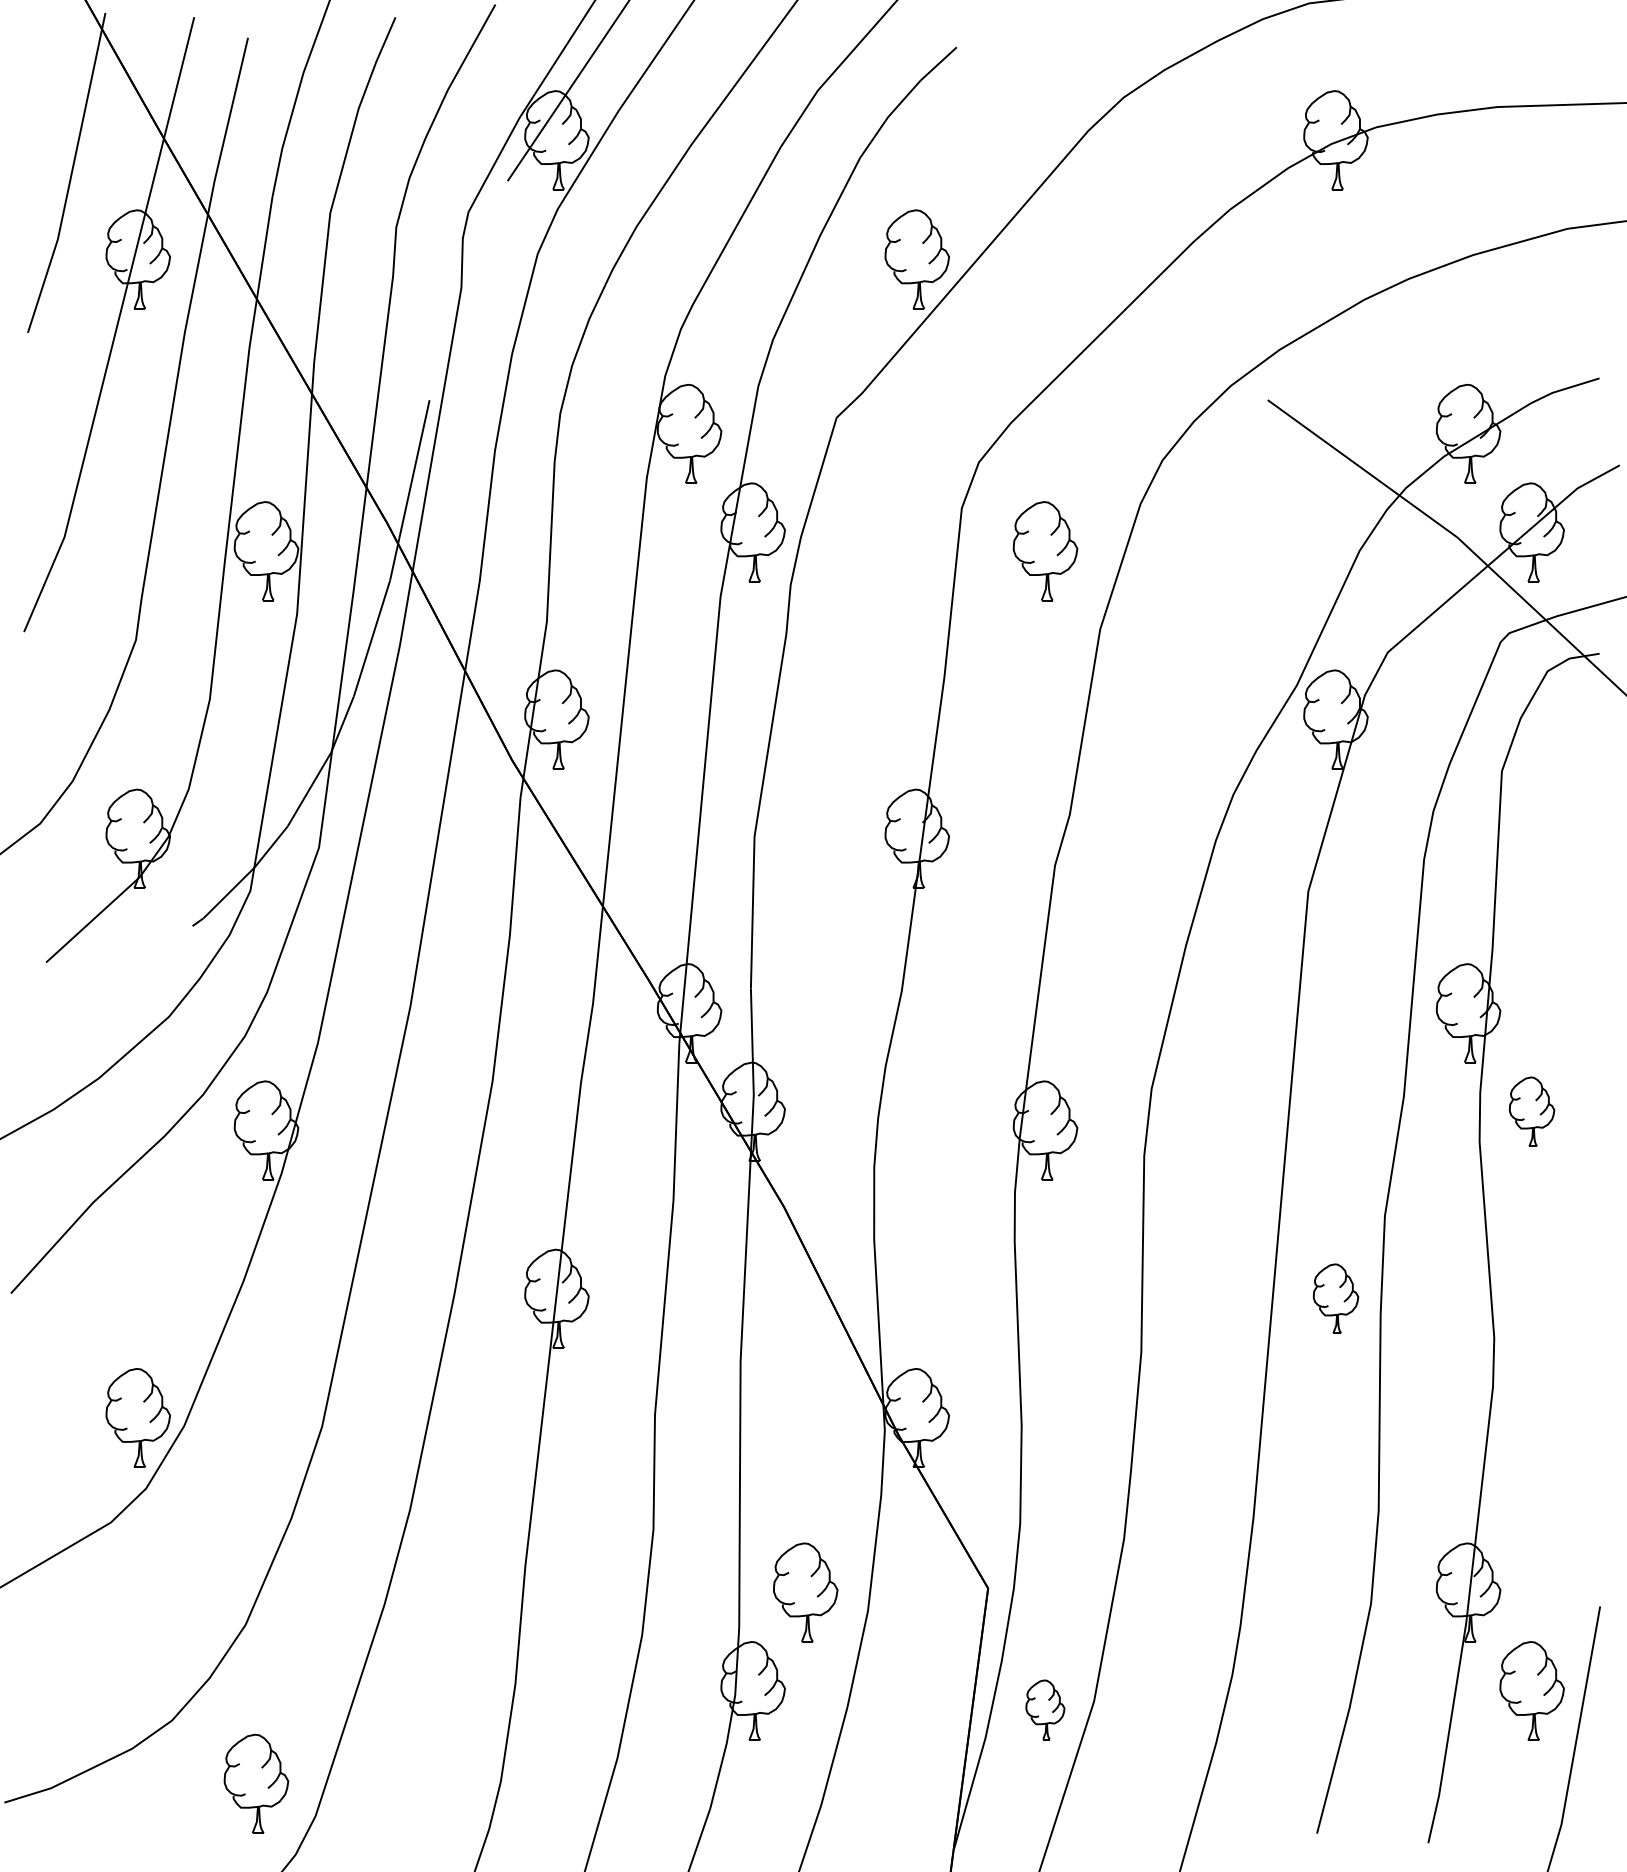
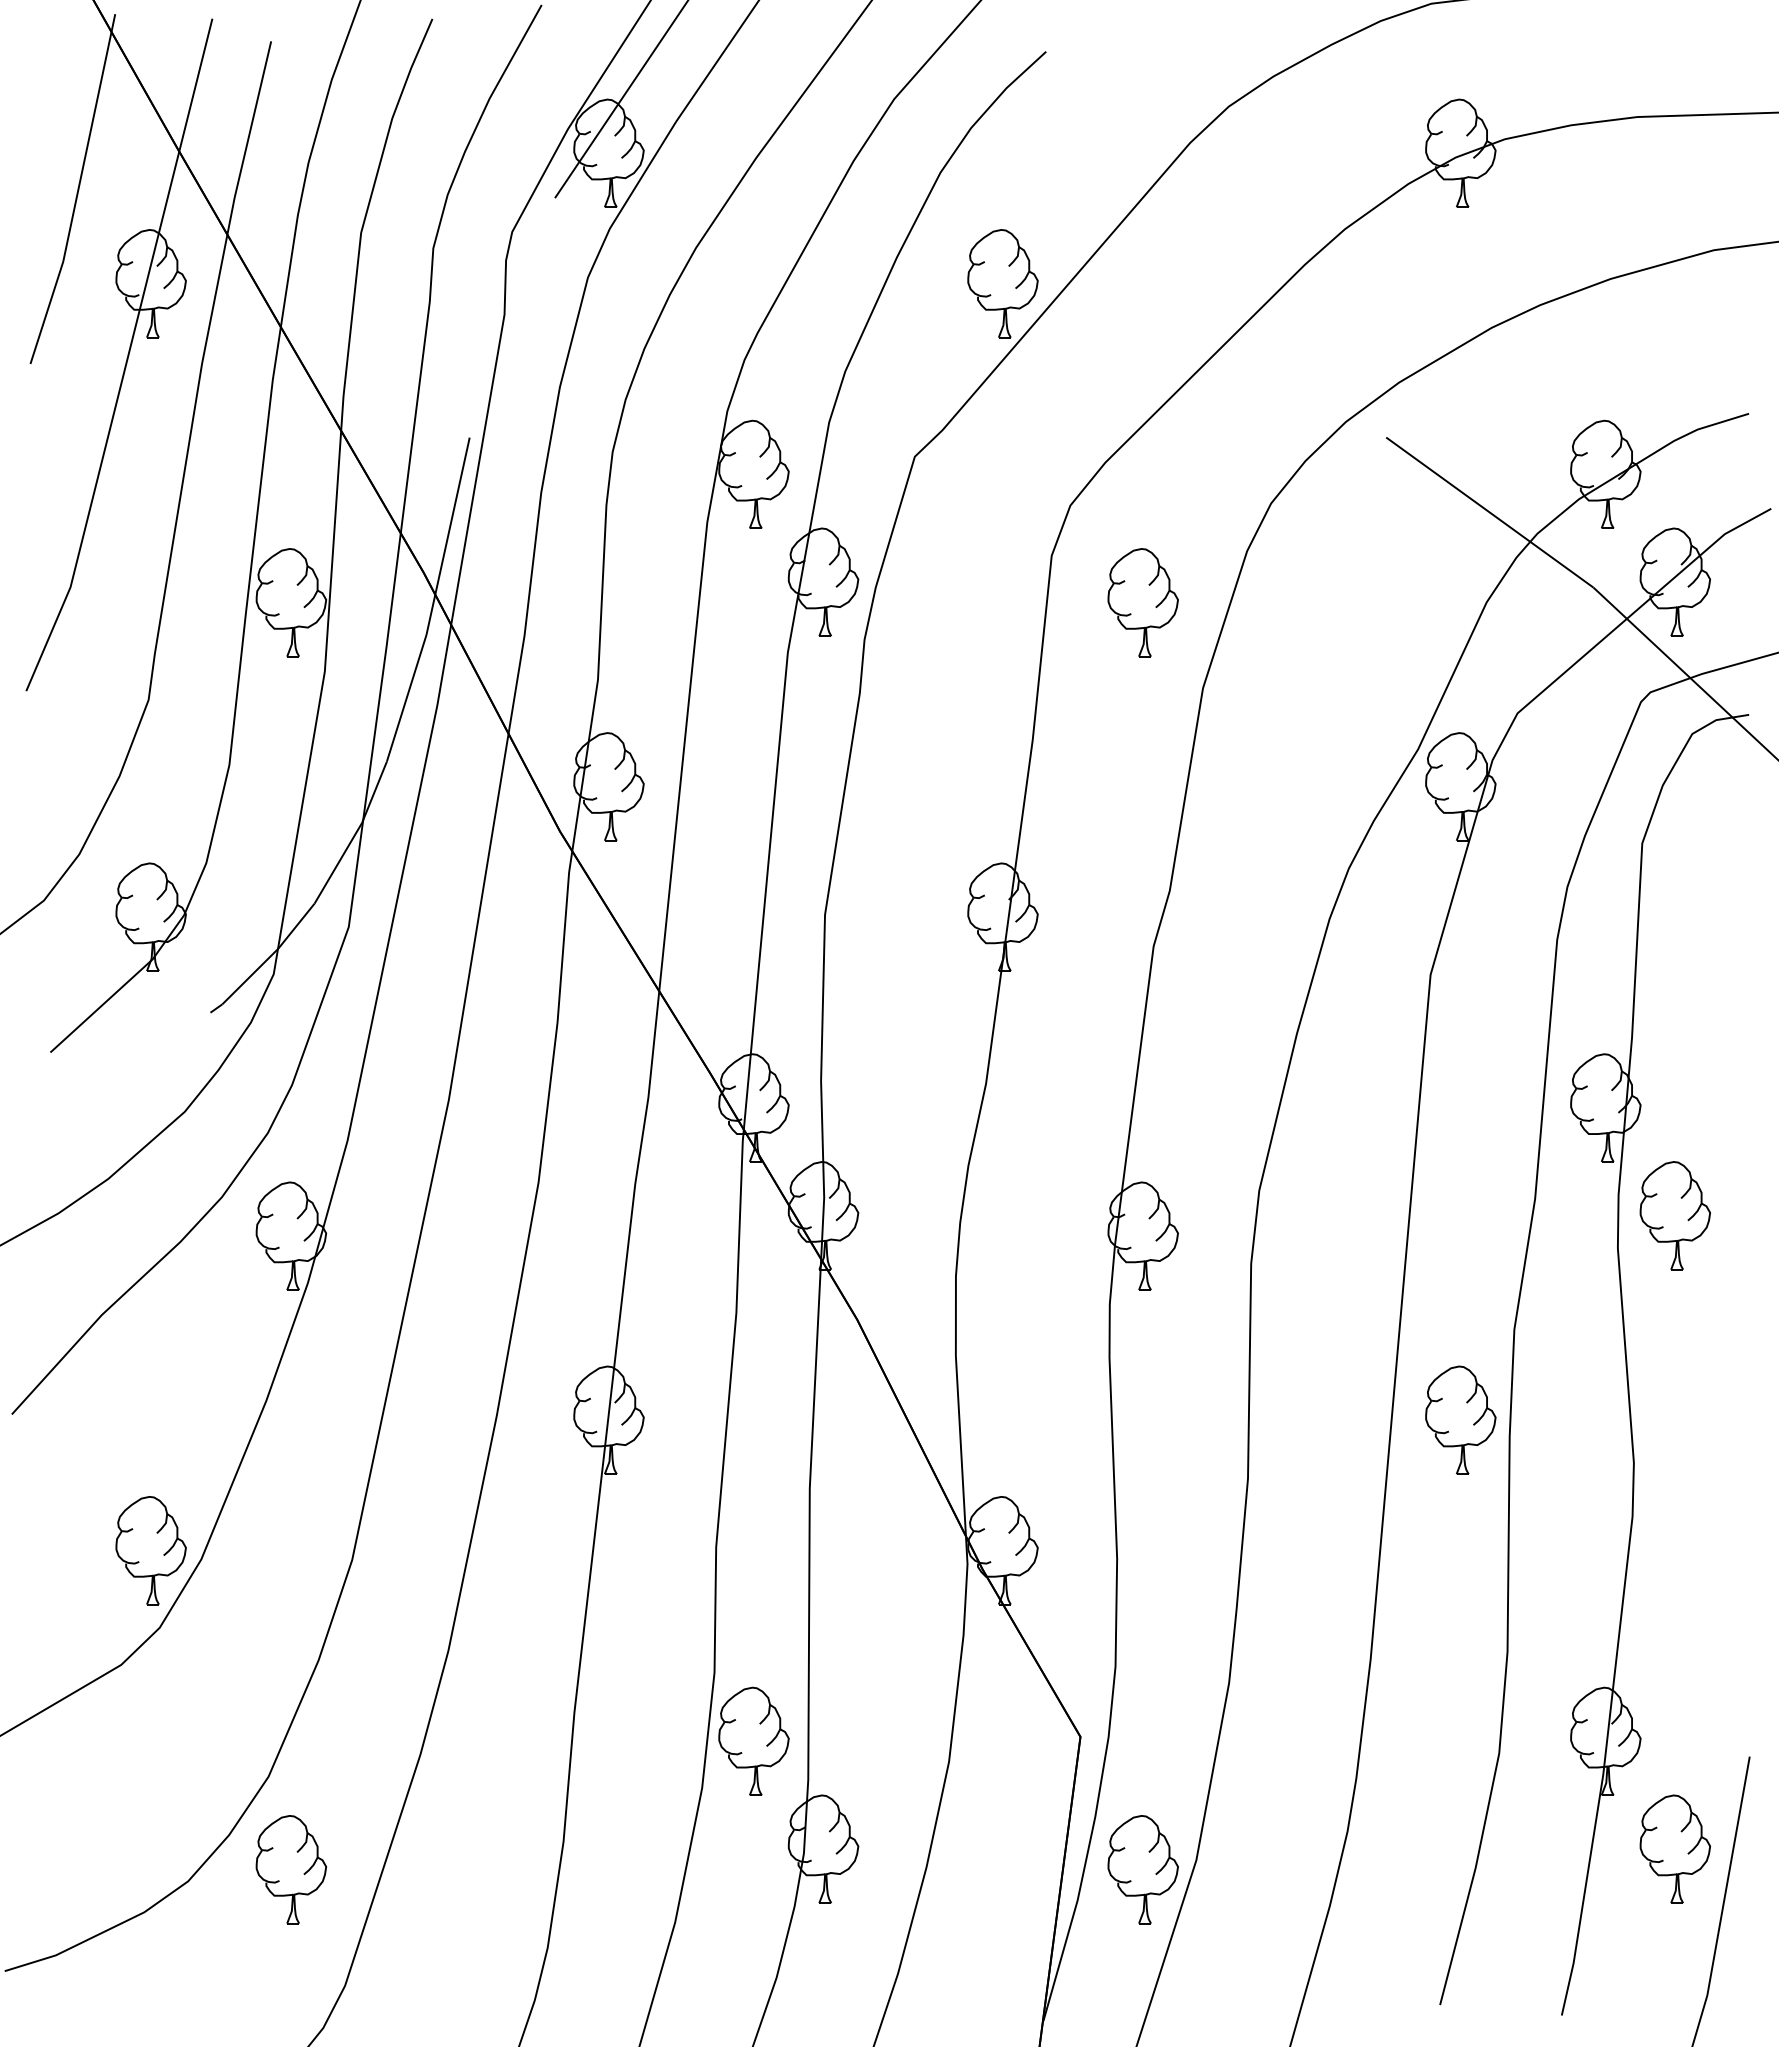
part: (1531, 1111) -> (1674, 1215), size x1.43
part: (1335, 1298) -> (1460, 1419), size x1.43
part: (805, 1591) -> (753, 1740), moved
part: (1044, 1709) -> (1142, 1869), size x1.67
part: (255, 1783) -> (290, 1869), moved

